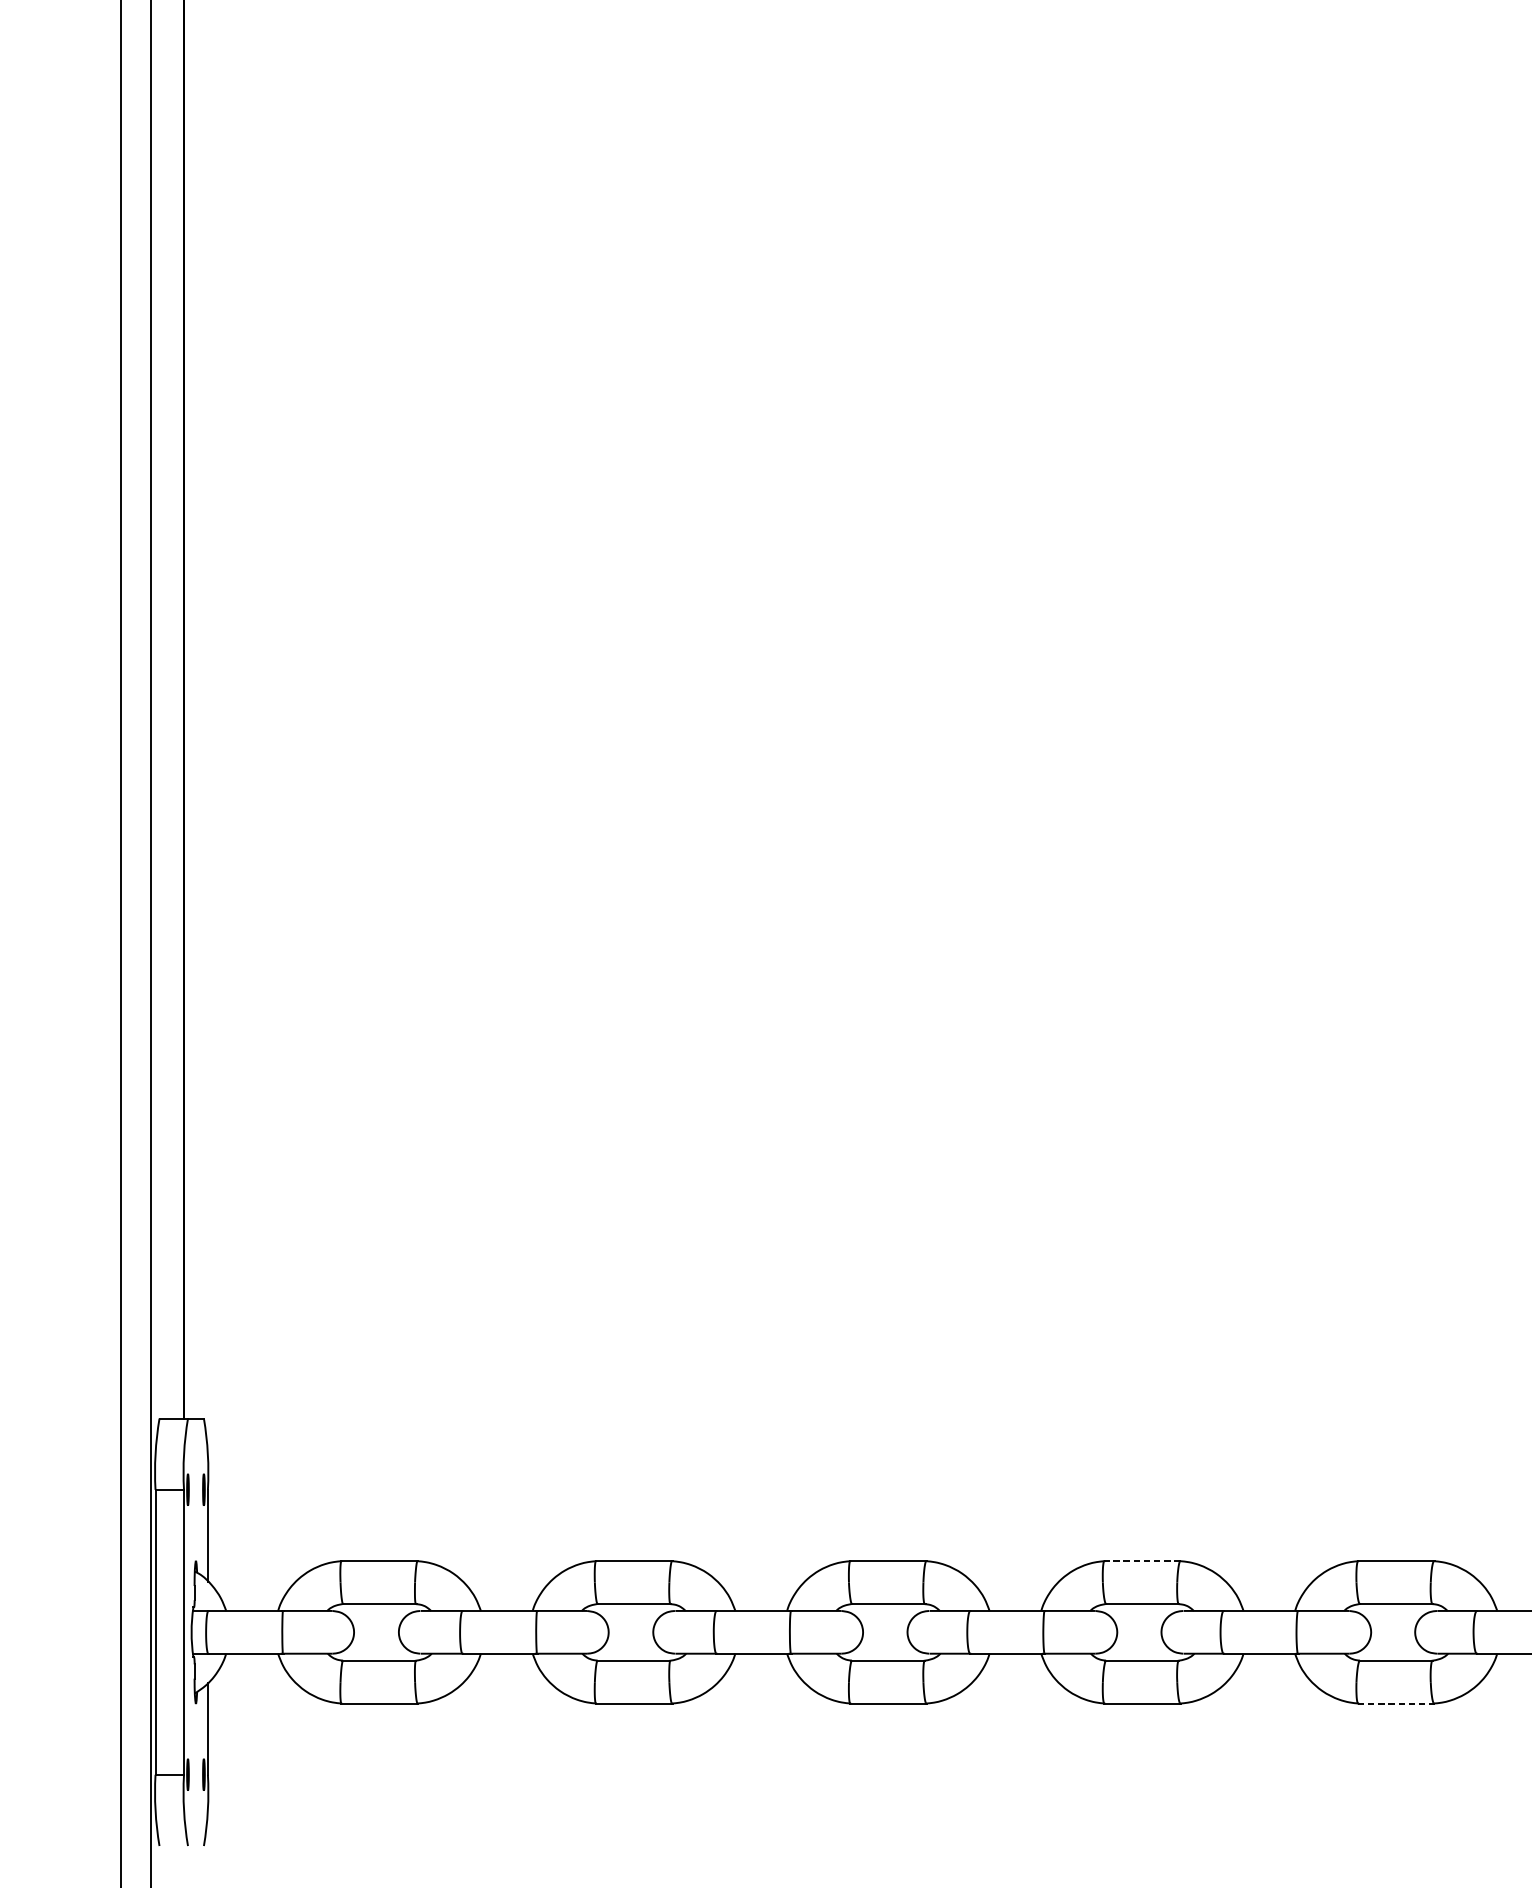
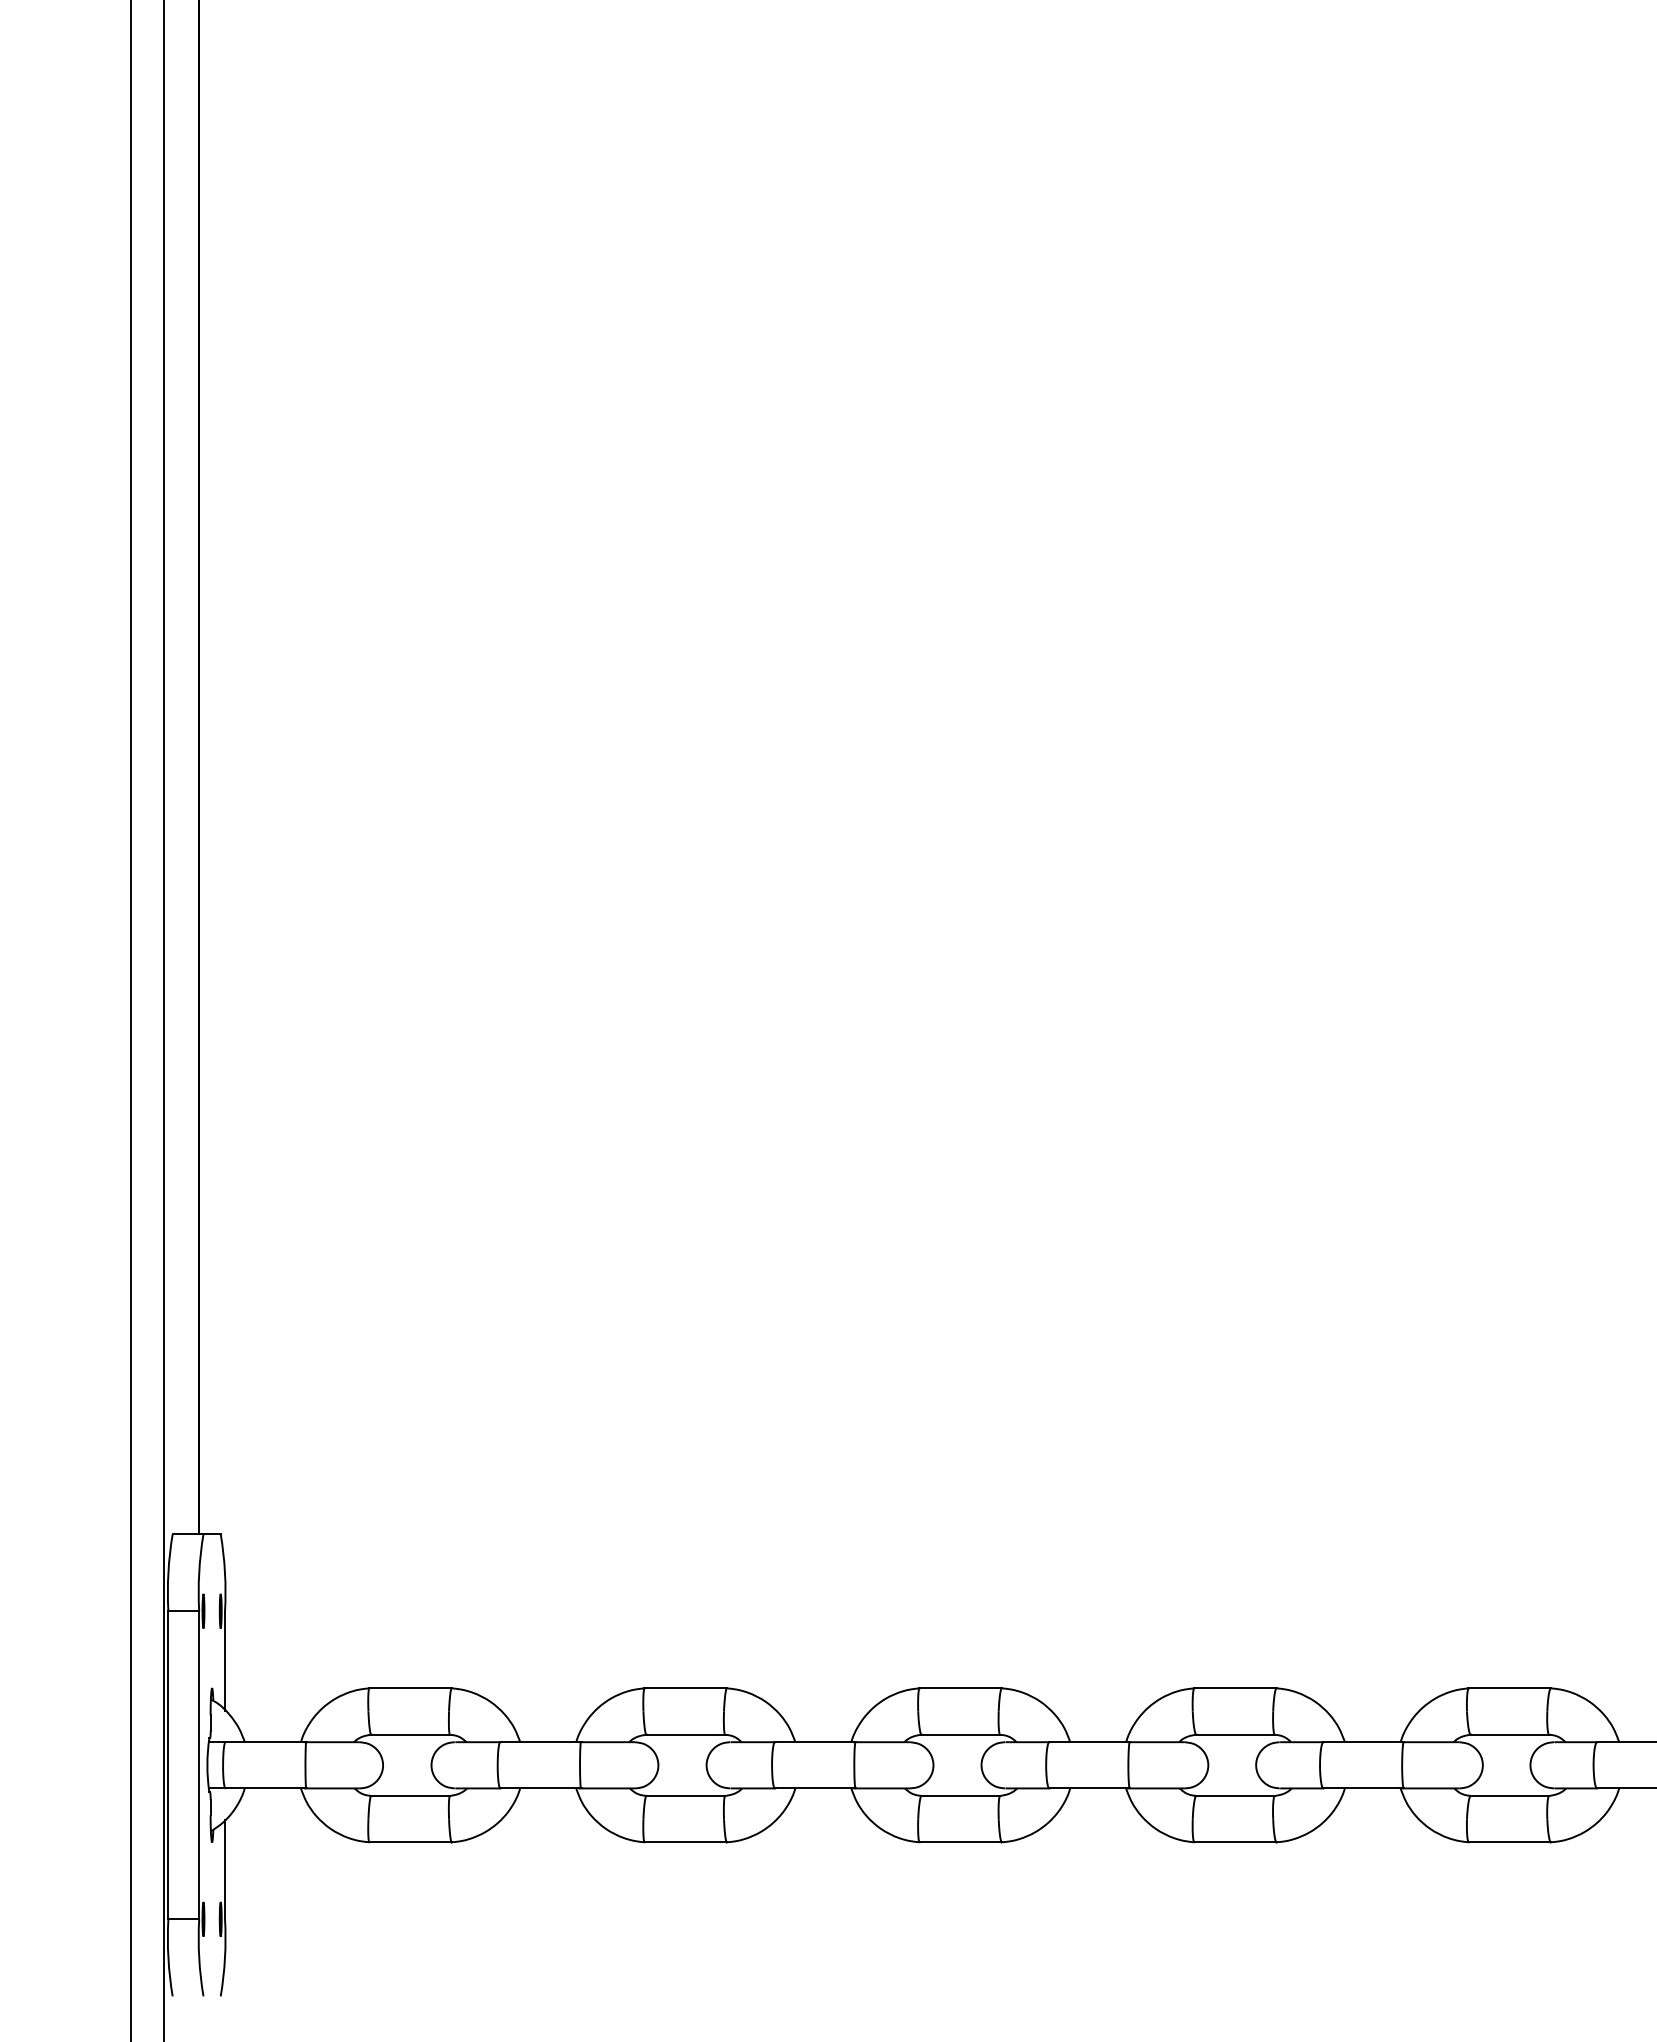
line: (1142, 1561) -> (1235, 1688), dashed -> solid
line: (1396, 1703) -> (1510, 1842), dashed -> solid

